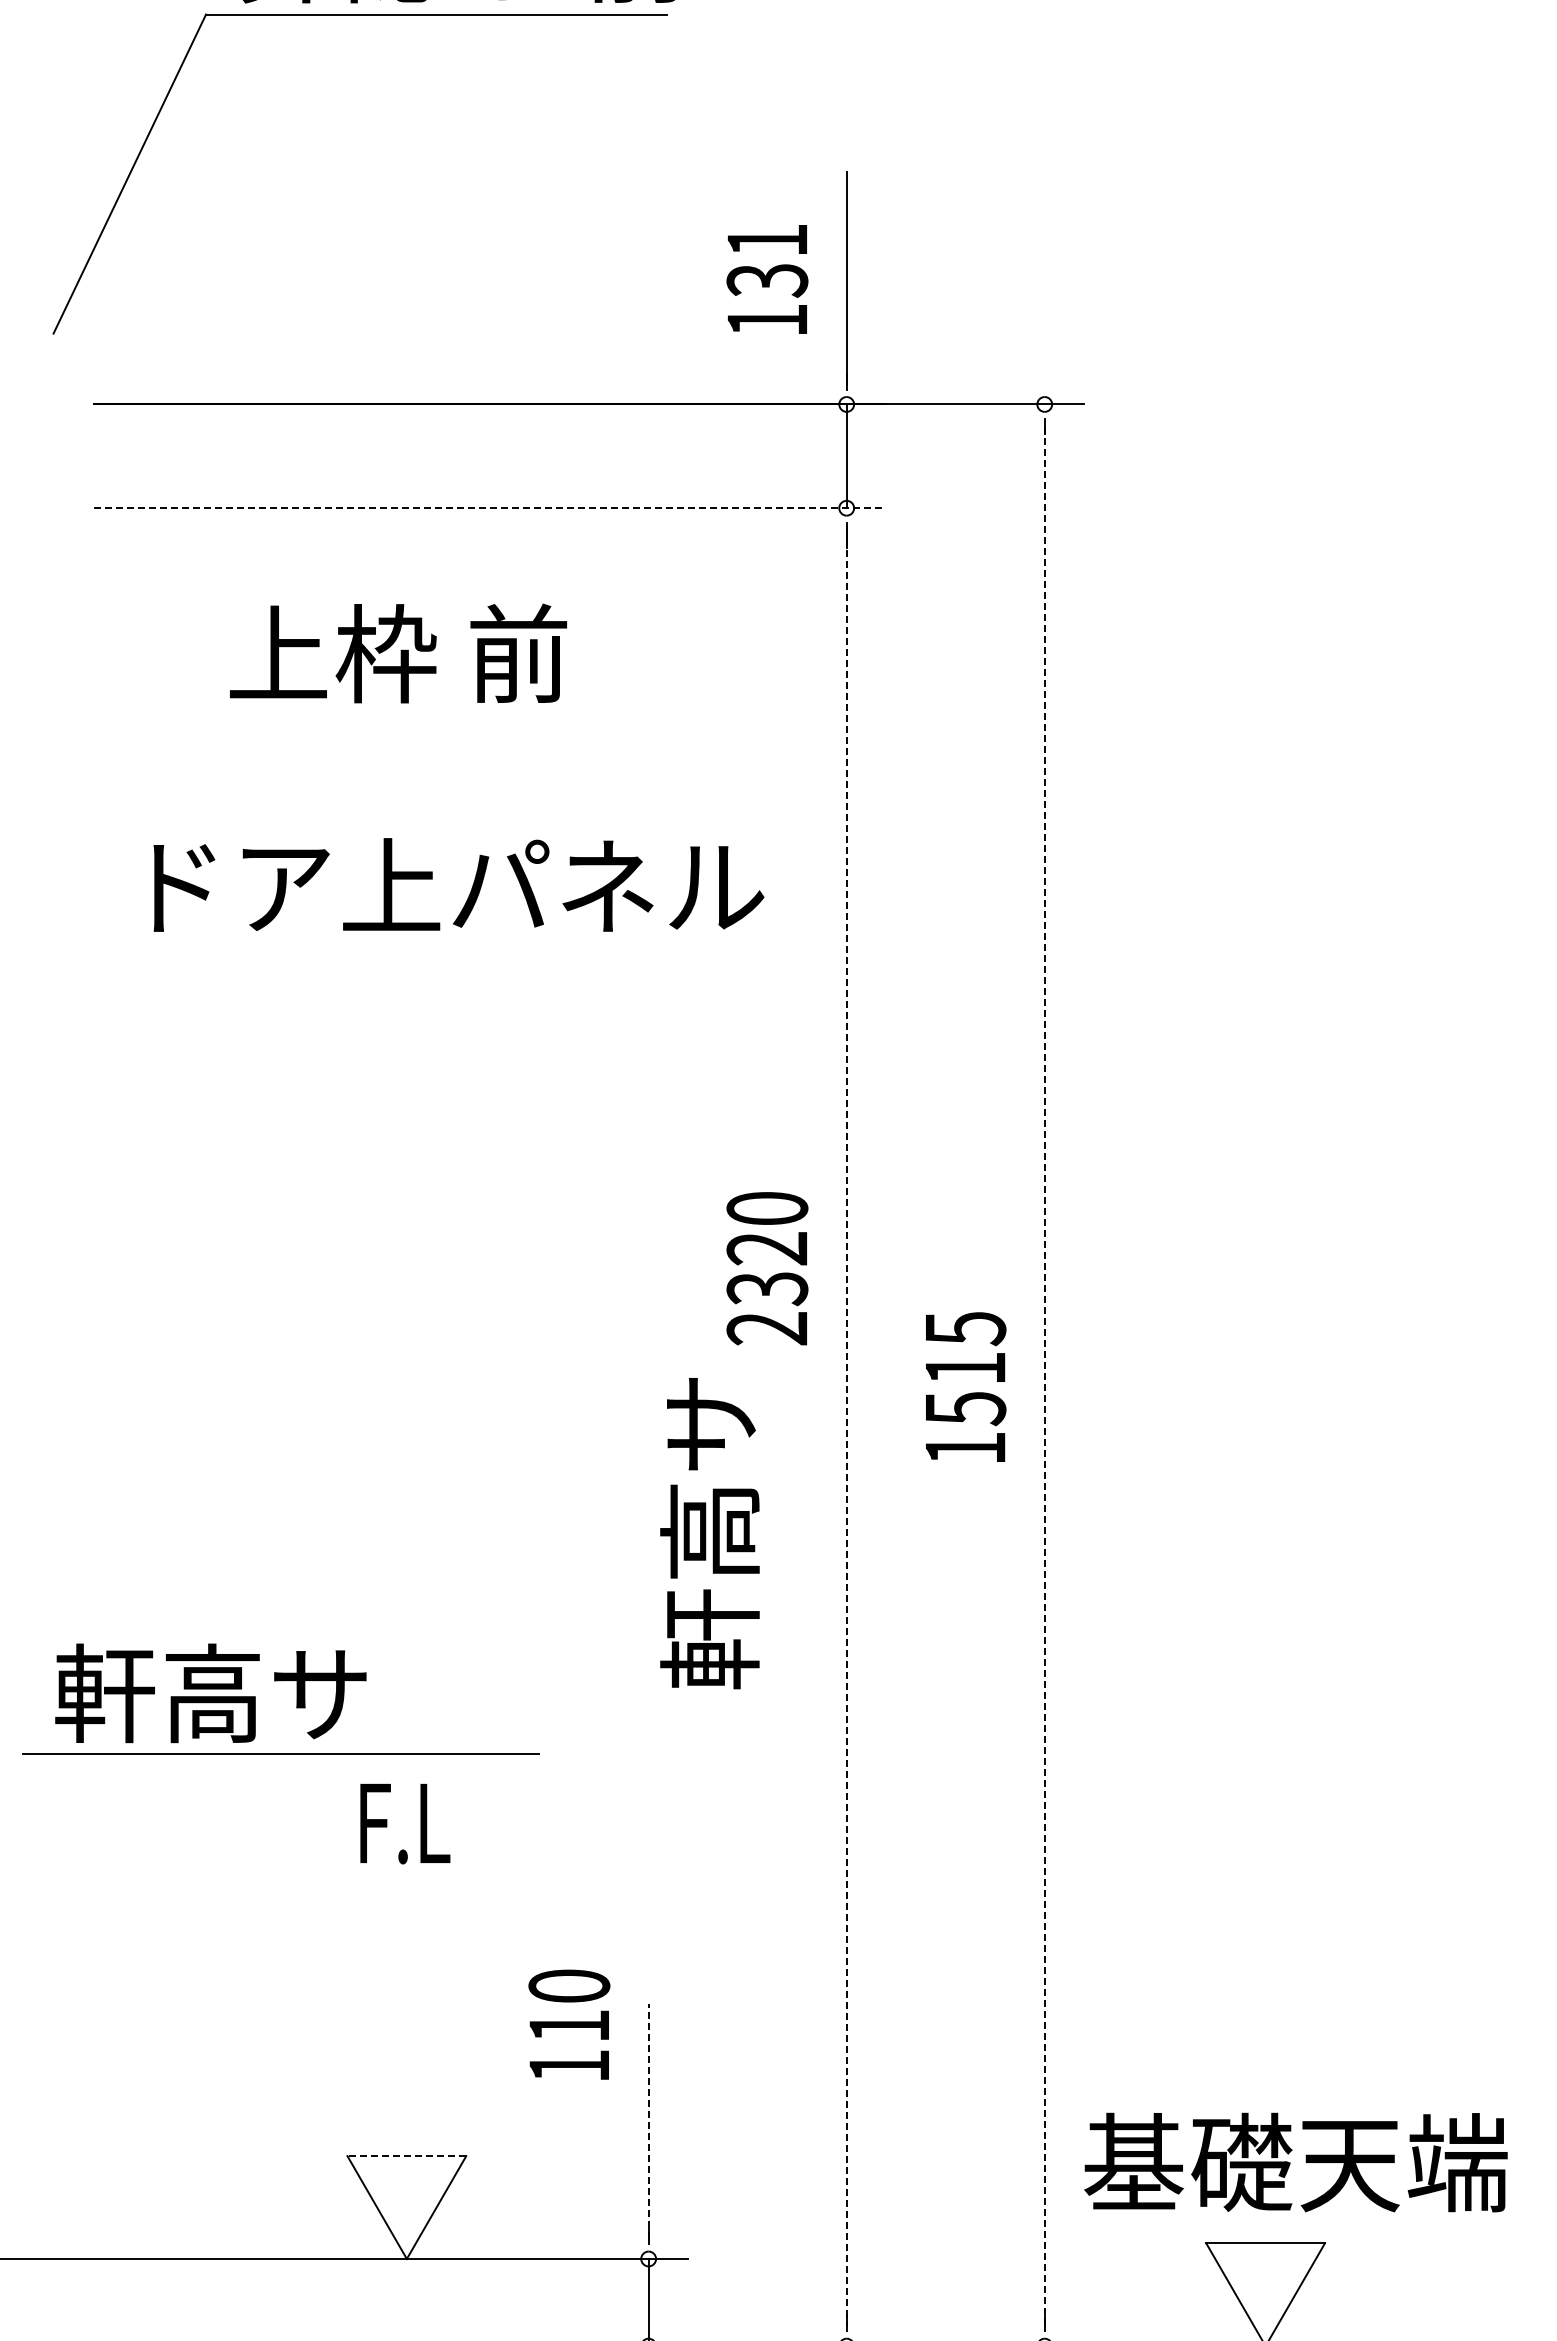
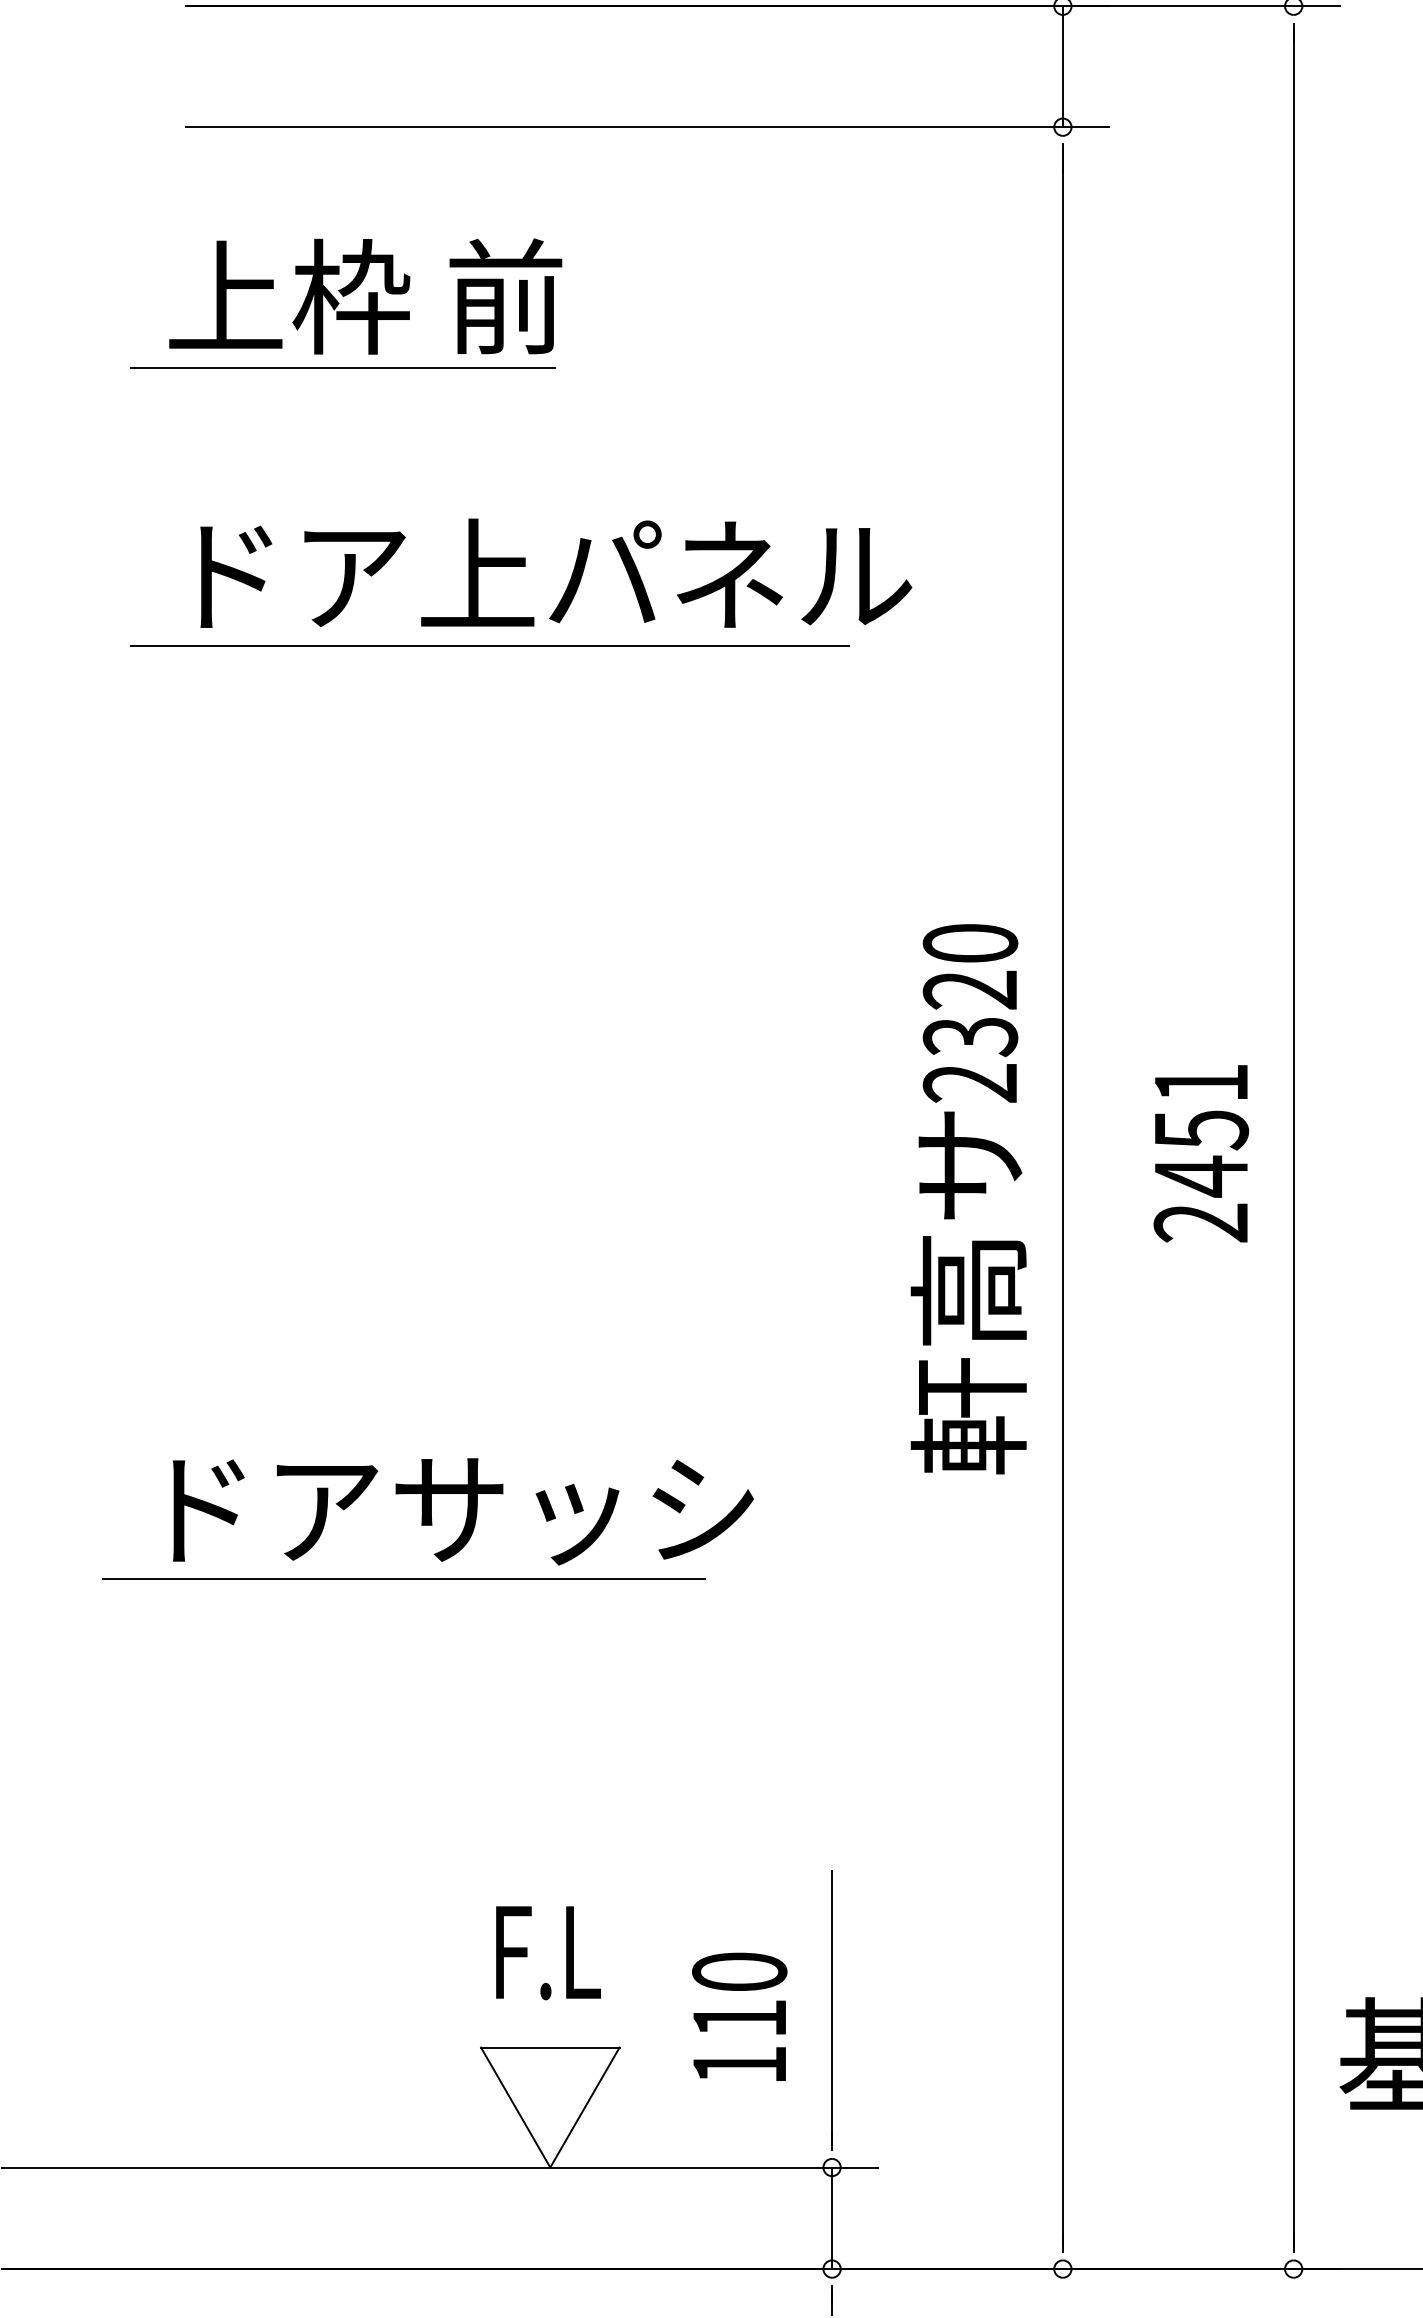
line: (490, 508) -> (647, 127), dashed -> solid
text: (398, 653) -> (365, 296), moved
line: (228, 714) -> (342, 367), added
text: (458, 884) -> (555, 572), moved
line: (354, 953) -> (489, 646), added
line: (1044, 1374) -> (1293, 1136), dashed -> solid
text: (965, 1388) -> (1201, 1153), 1515 -> 2451
line: (846, 1427) -> (1062, 1198), dashed -> solid
text: (709, 1533) -> (968, 1292), moved
text: (318, 1693) -> (447, 1508), 軒高サ -> ドアサッシ
text: (405, 1824) -> (548, 1953), moved
text: (569, 2024) -> (739, 2016), moved
line: (648, 2121) -> (831, 2007), dashed -> solid
line: (406, 2156) -> (549, 2048), dashed -> solid

